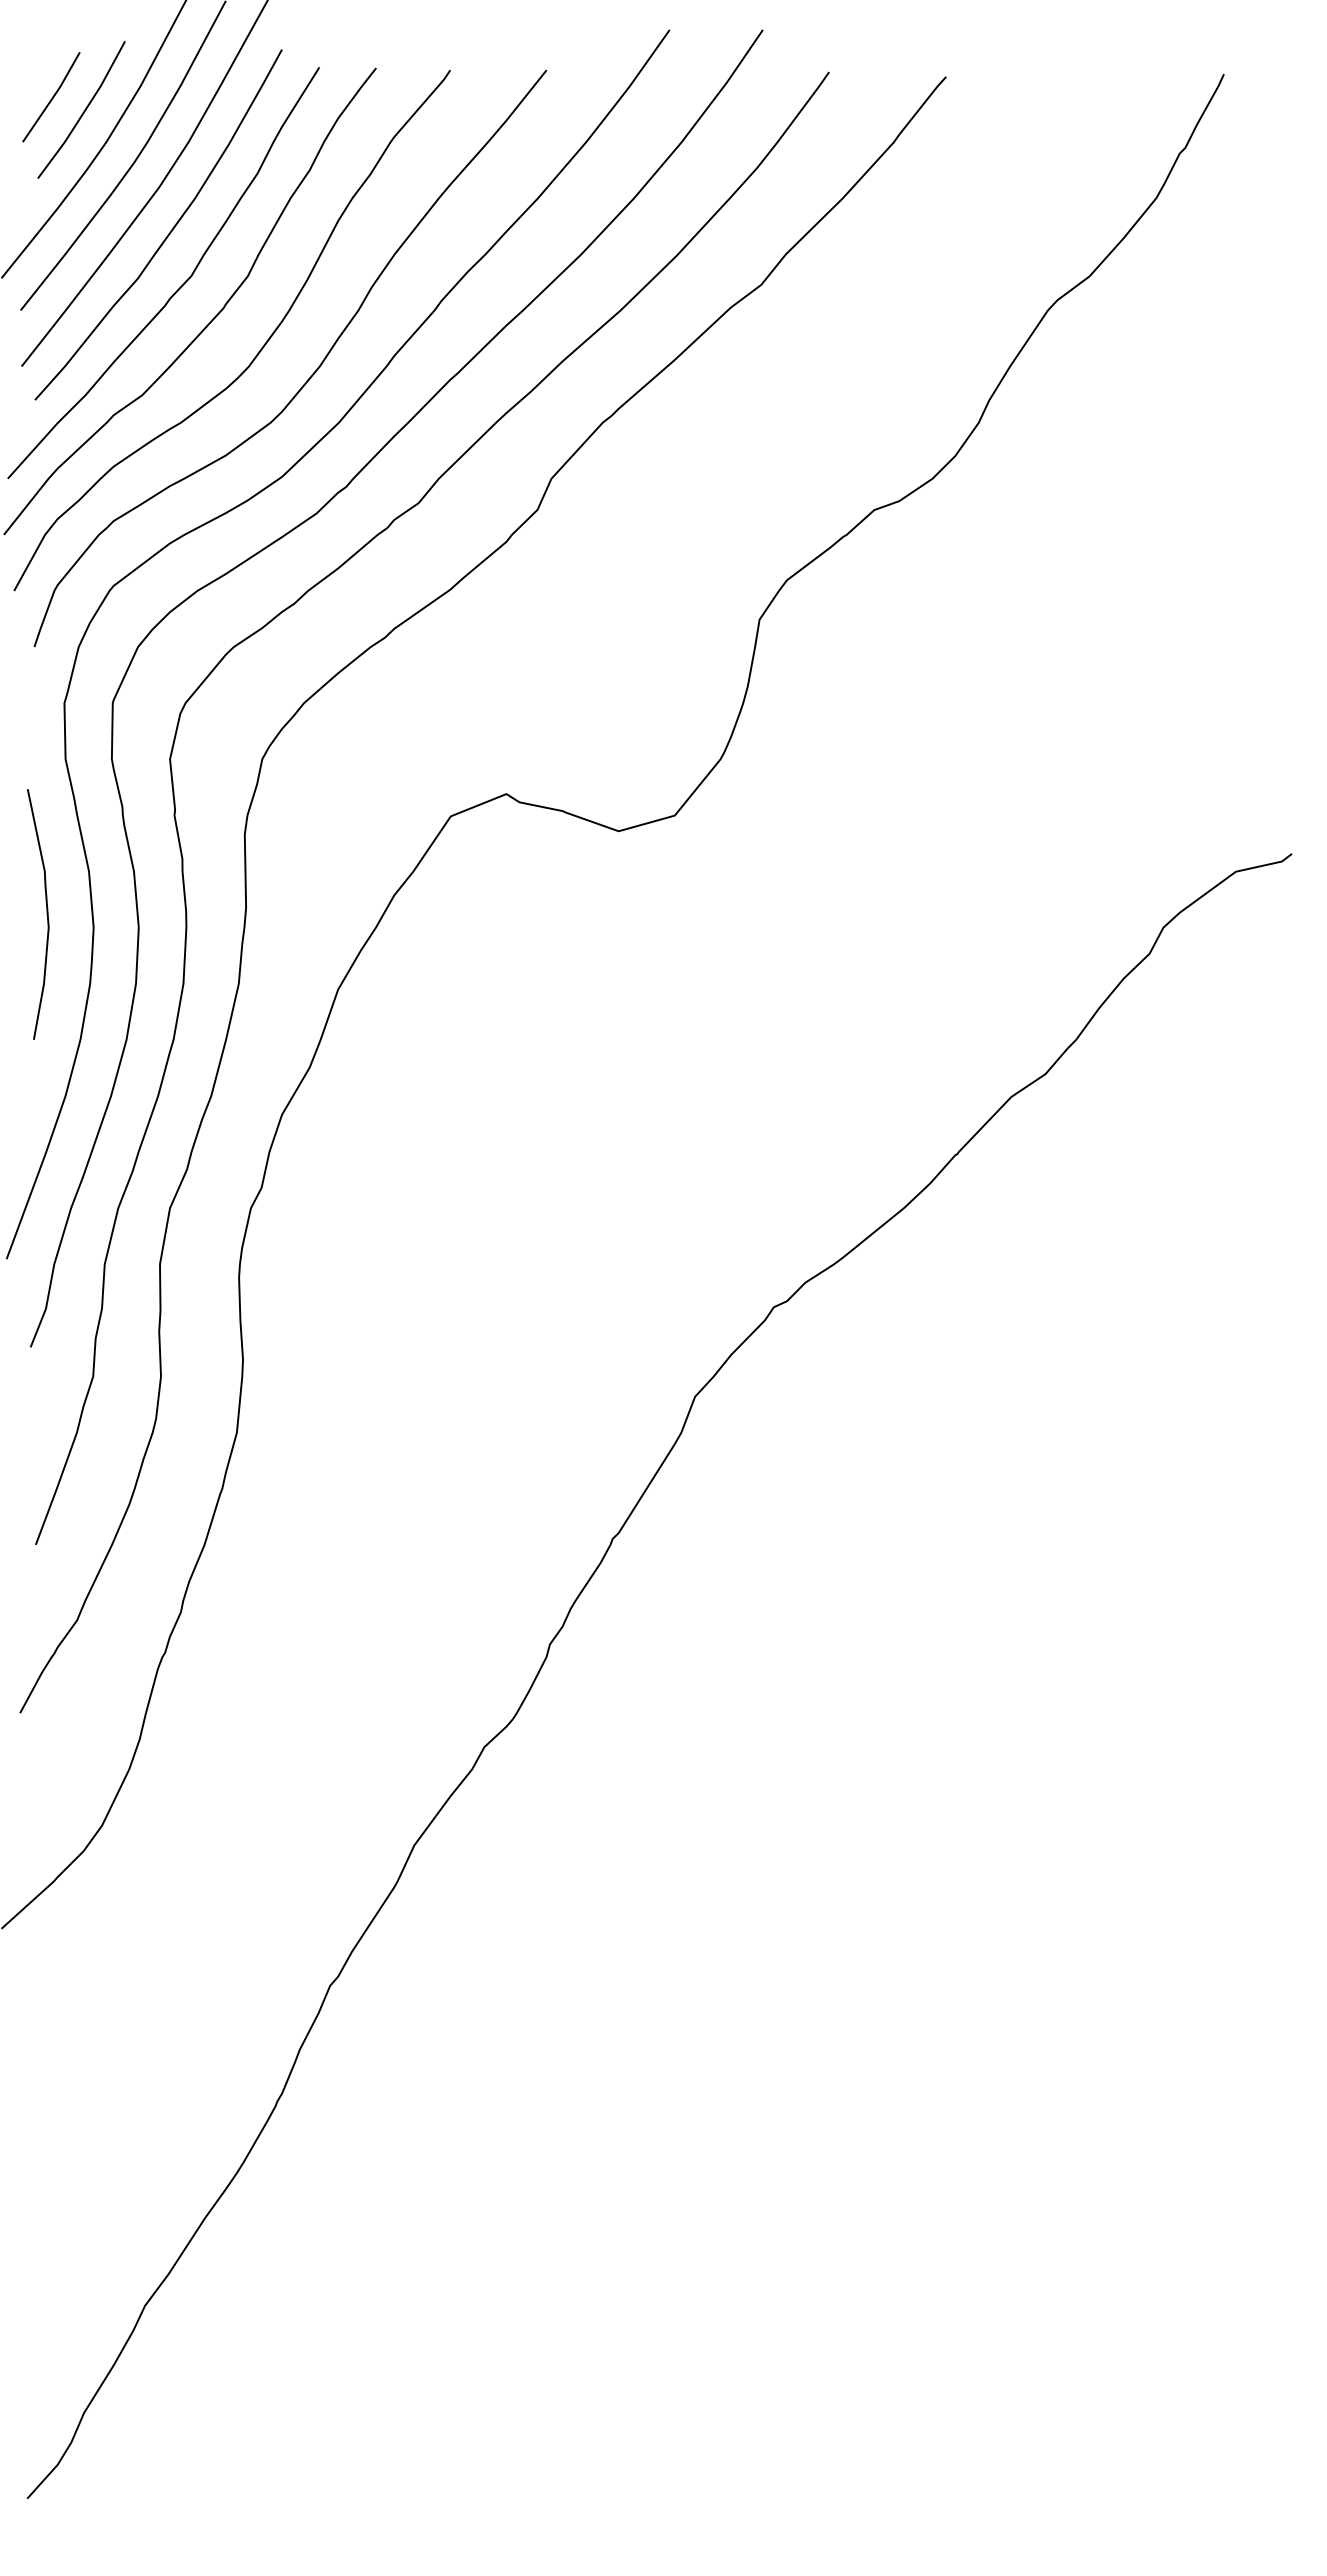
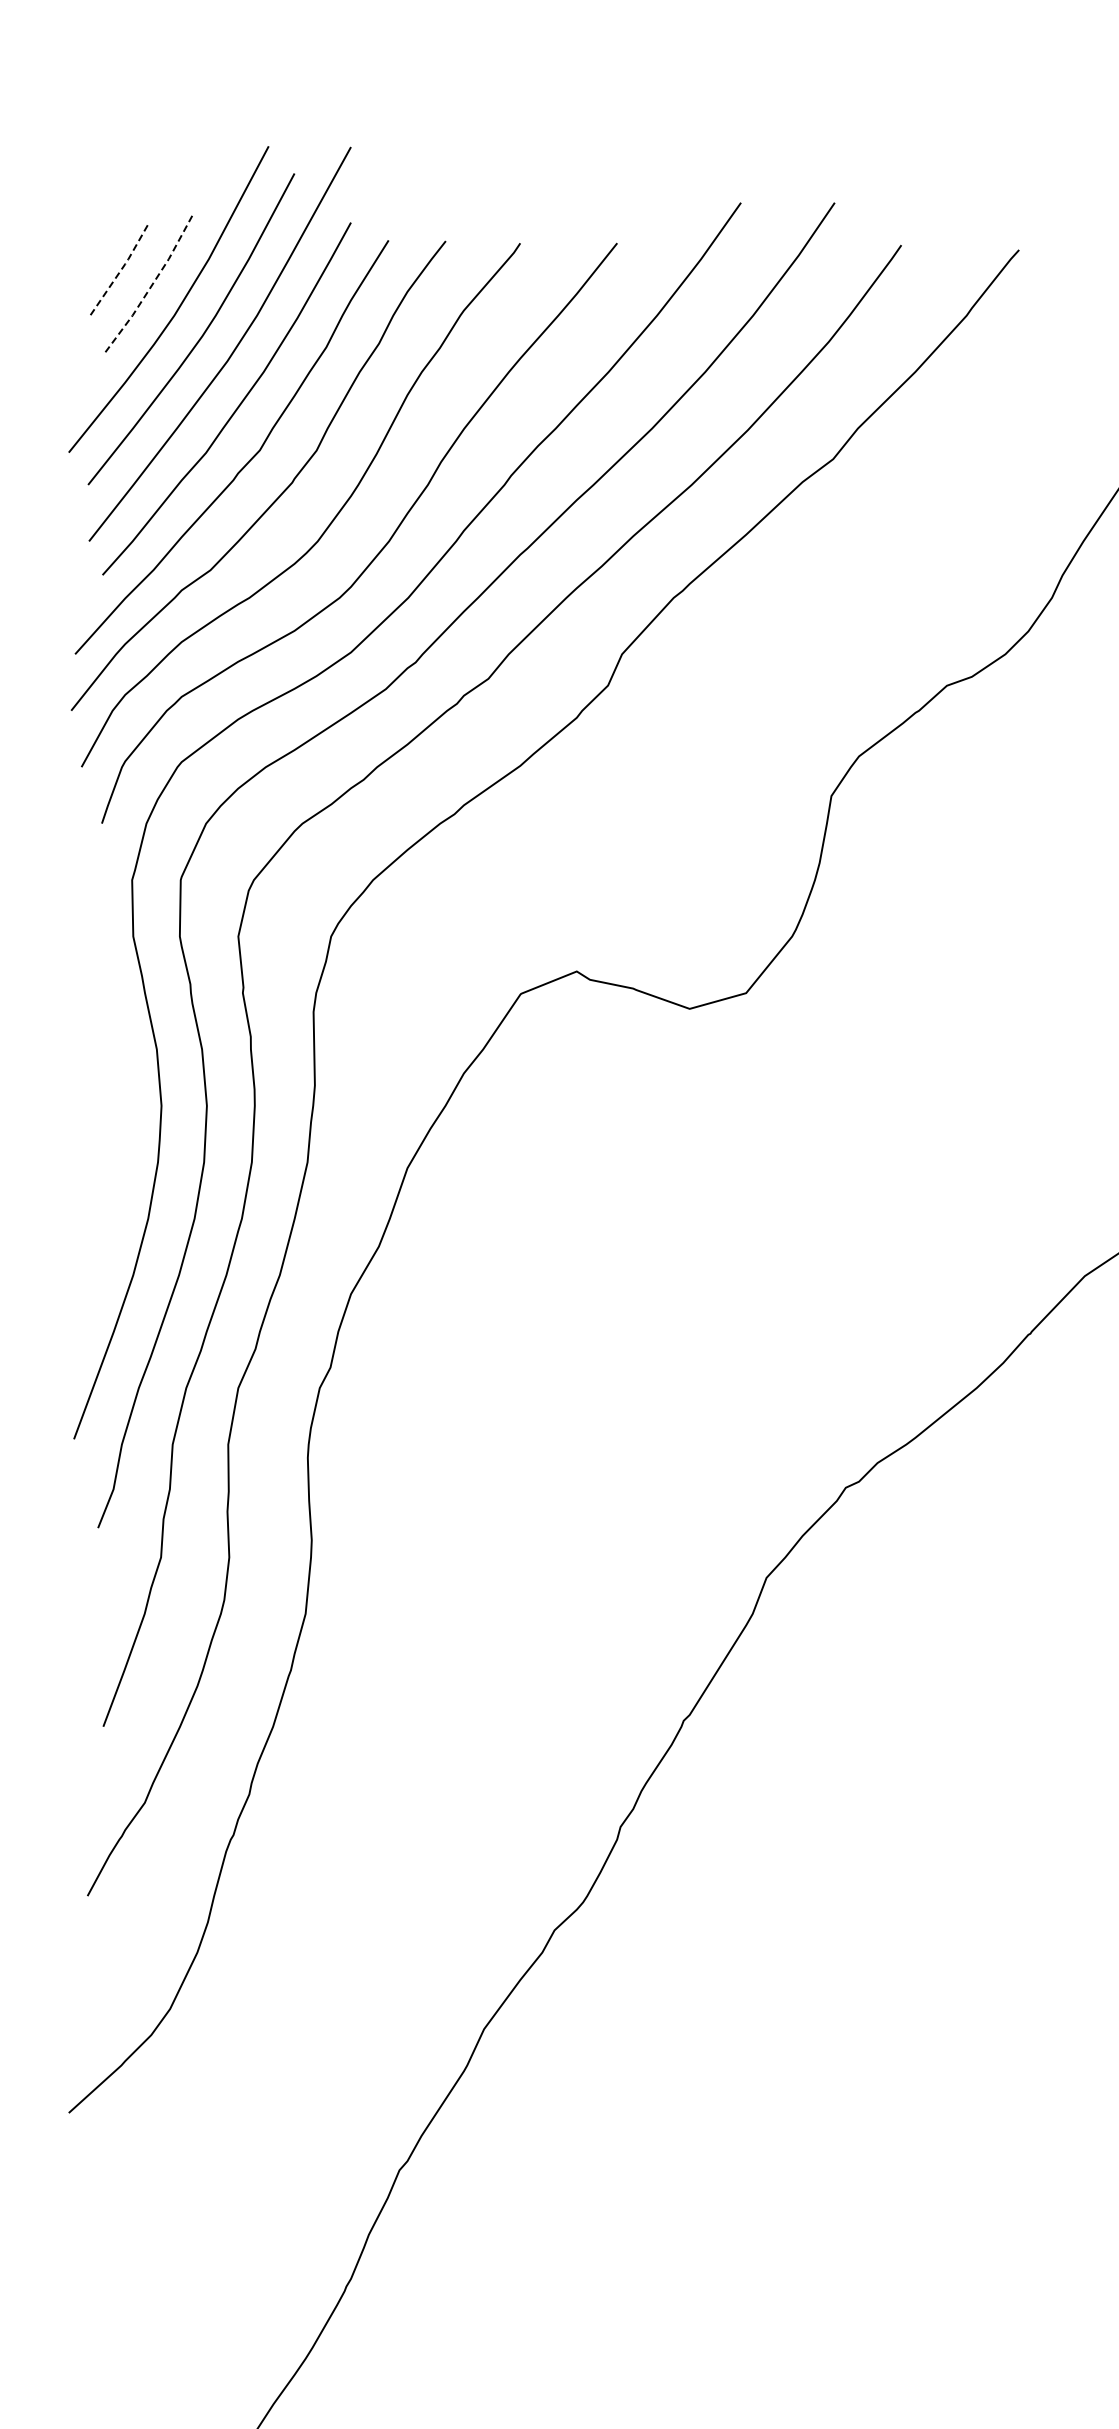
line: (53, 97) -> (121, 270), solid -> dashed
line: (84, 111) -> (152, 284), solid -> dashed
curve: (46, 914) -> (114, 1092), removed

